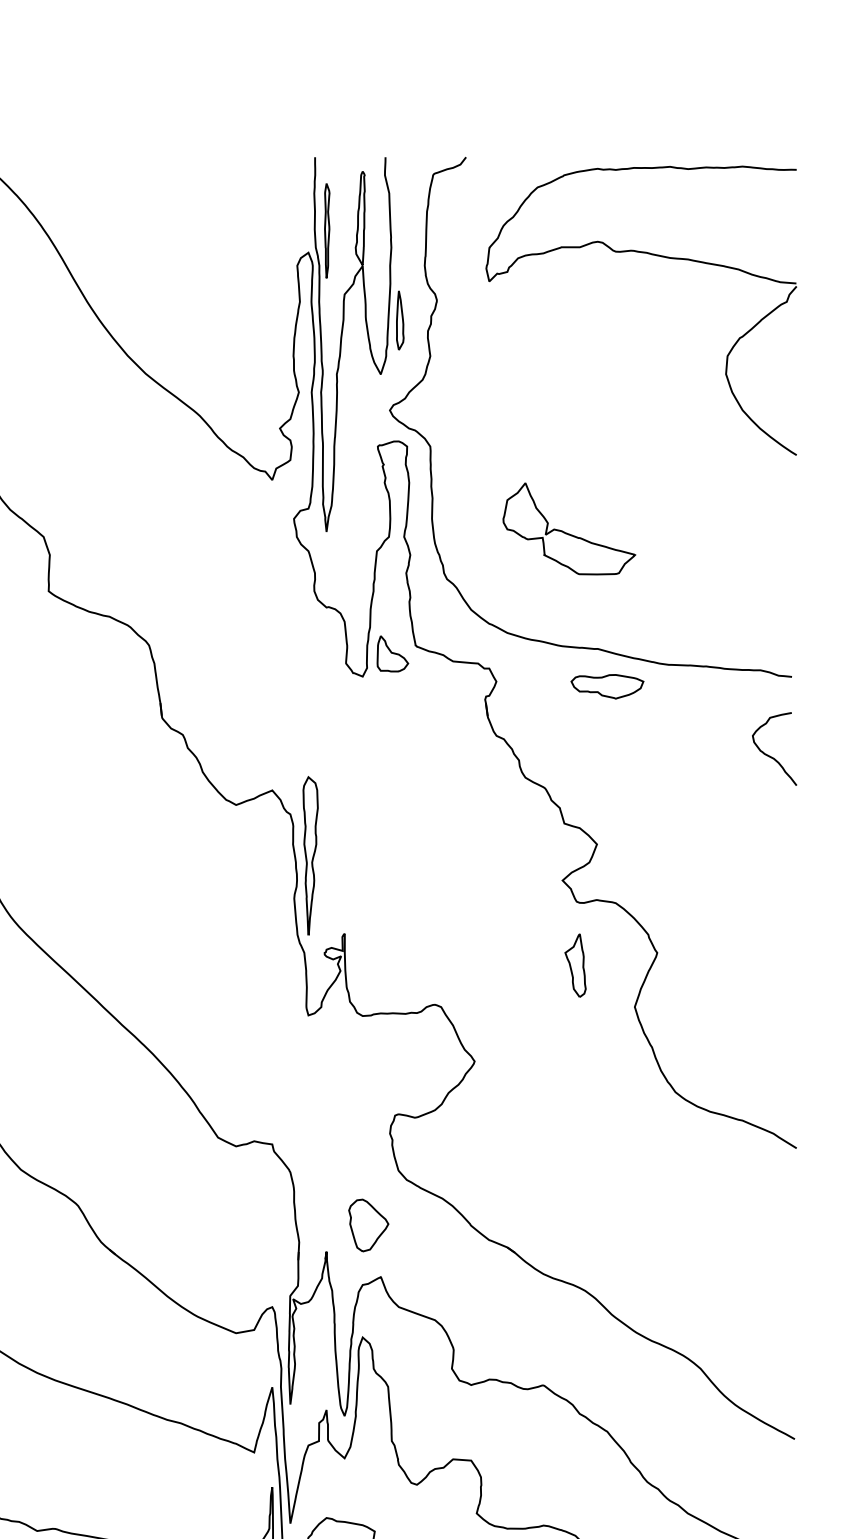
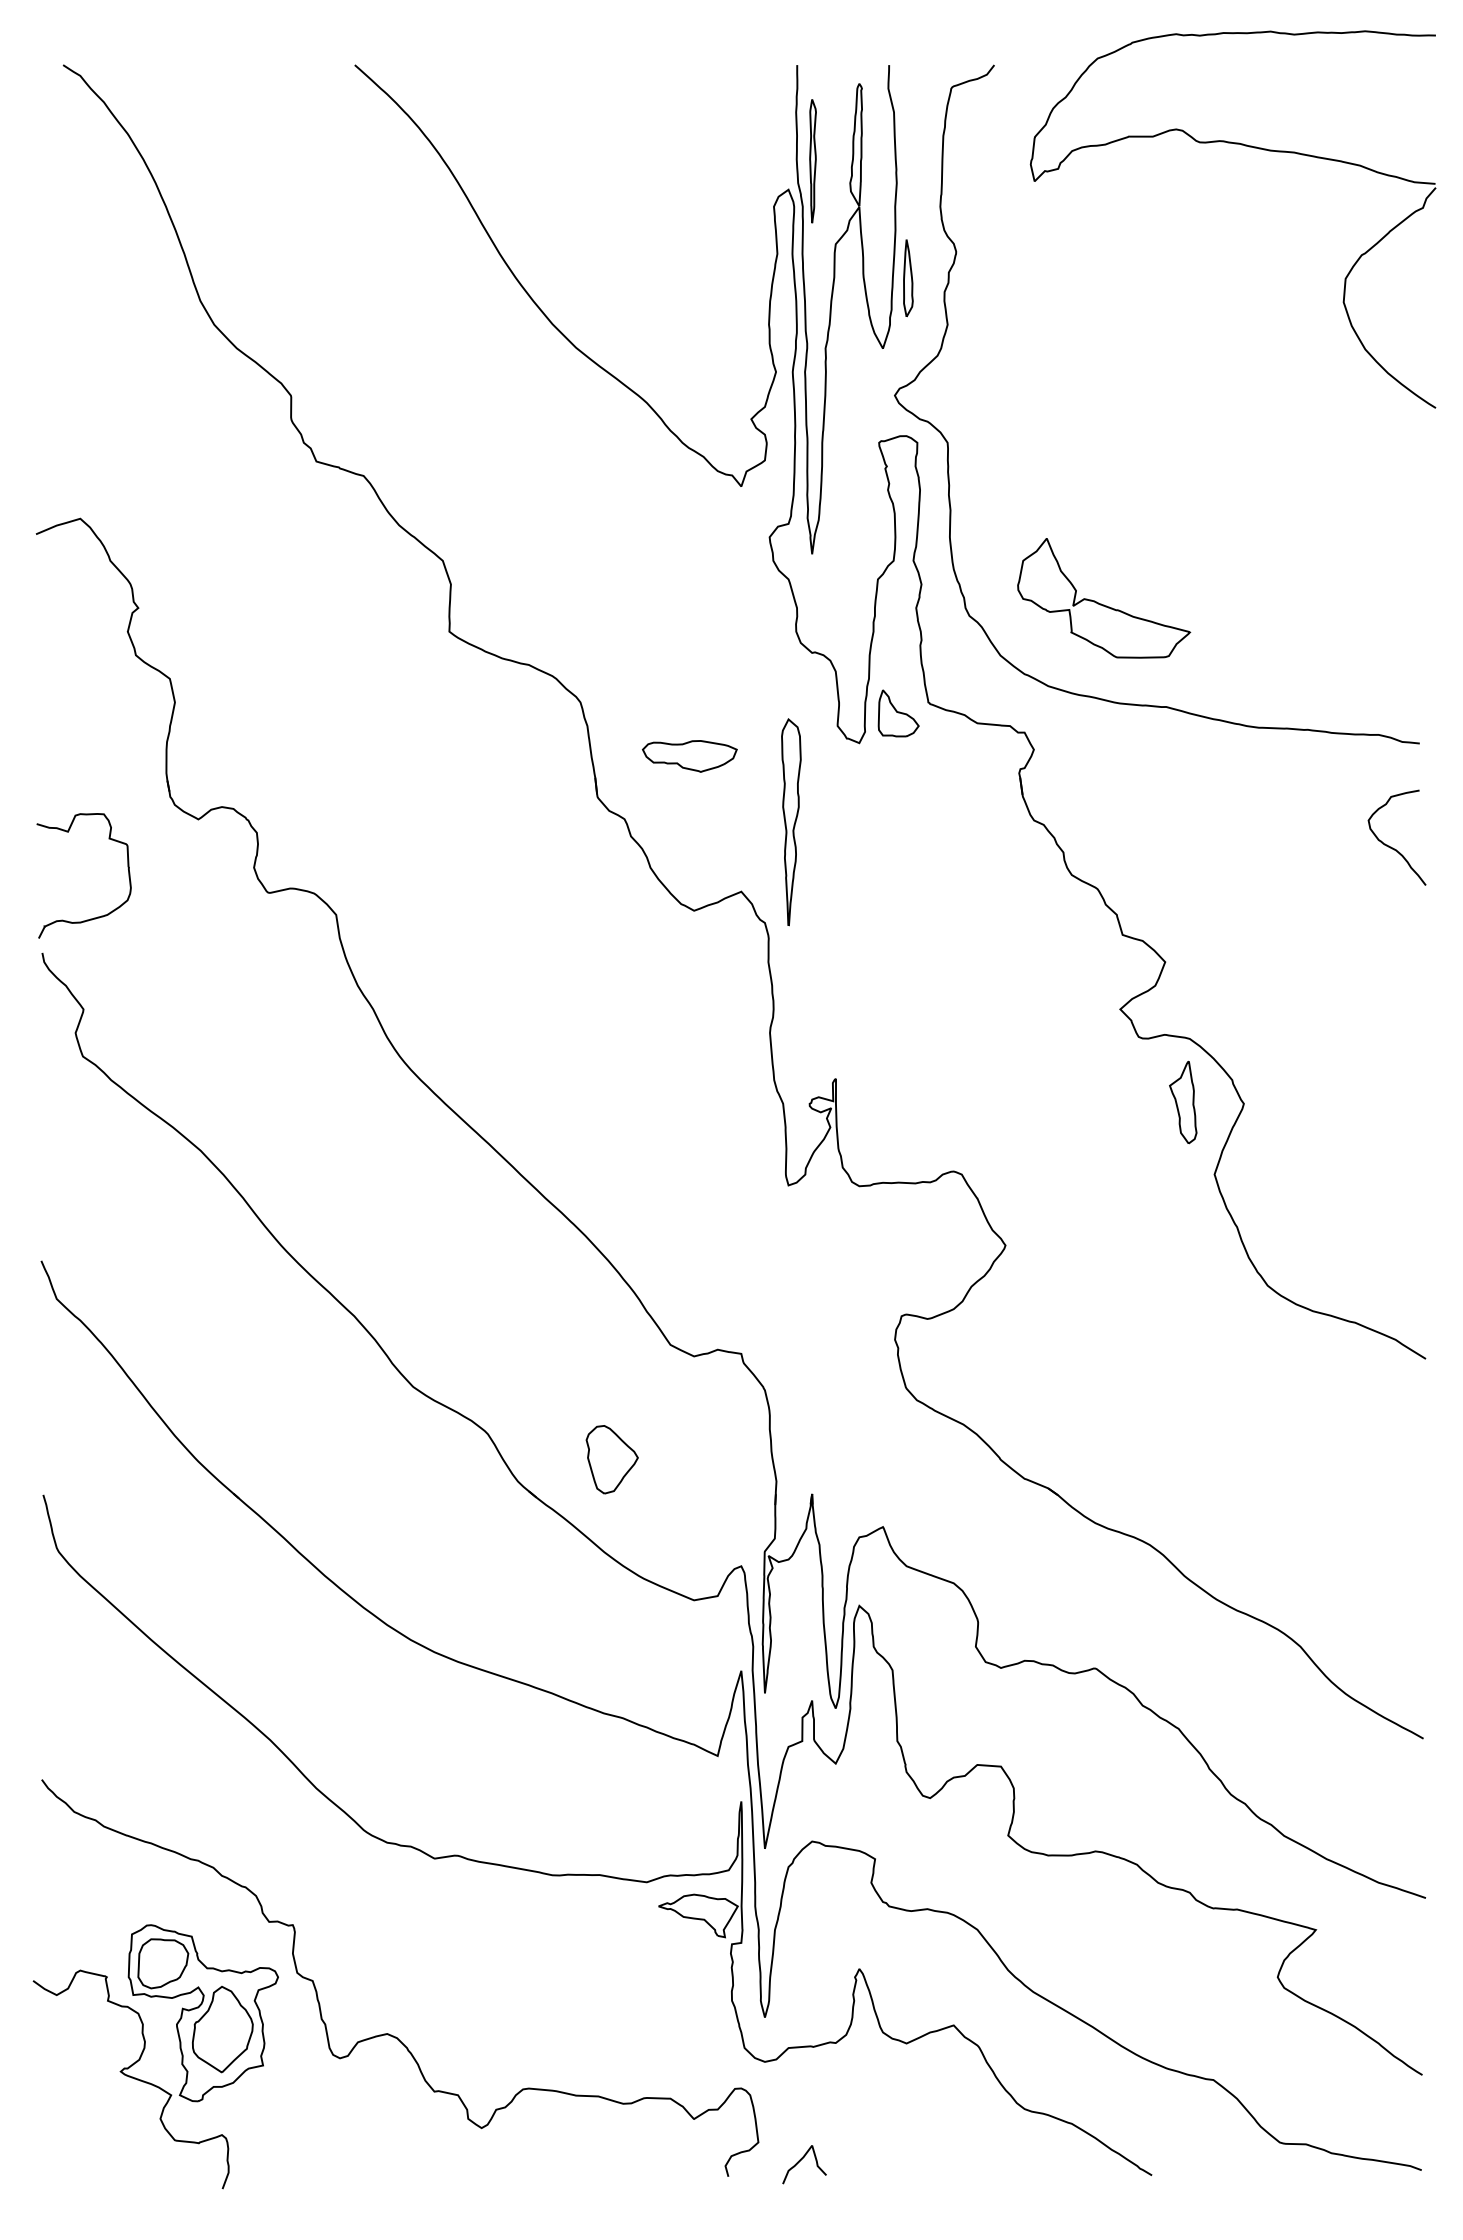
part: (653, 255) -> (1249, 147), moved
part: (569, 529) -> (1104, 598), moved
part: (607, 686) -> (689, 756), moved
part: (310, 856) -> (791, 822), moved
part: (575, 965) -> (1183, 1102), moved
part: (368, 1225) -> (611, 1459), moved

